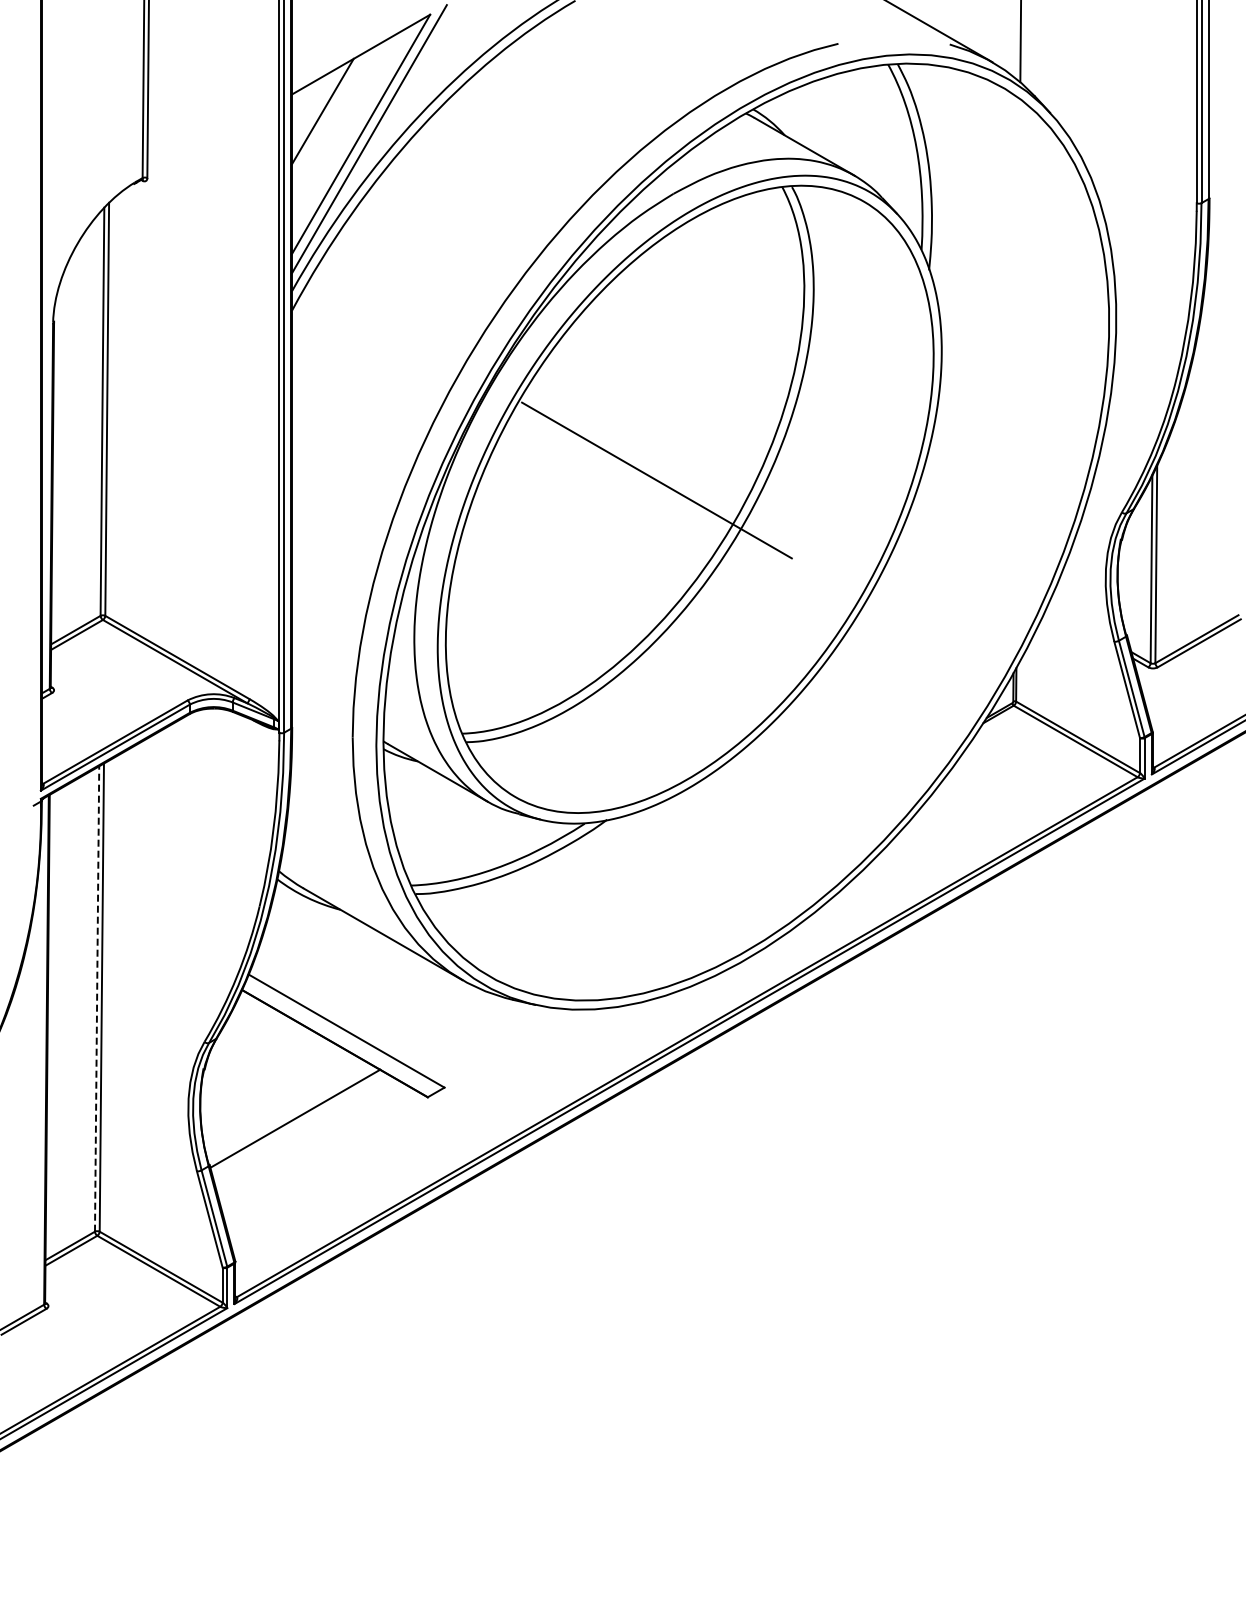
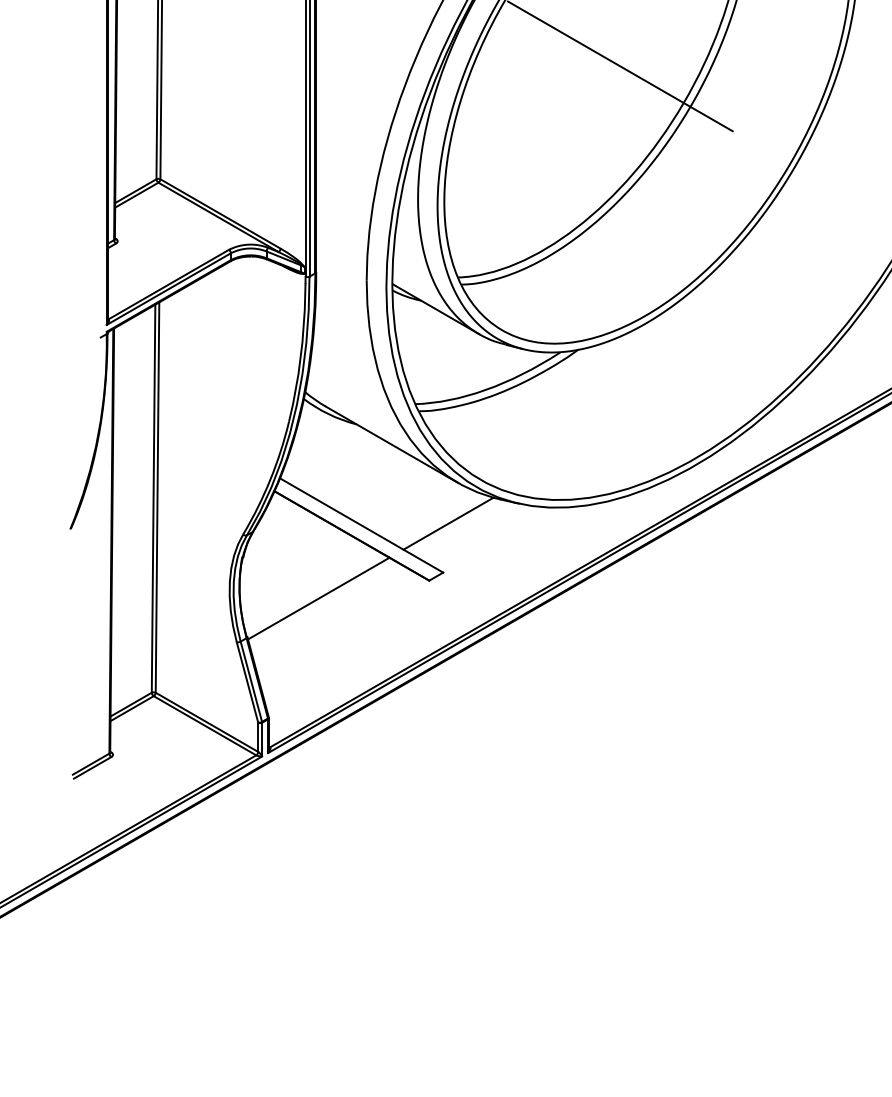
line: (97, 998) -> (153, 498), dashed -> solid
line: (450, 1028) -> (448, 523), added

